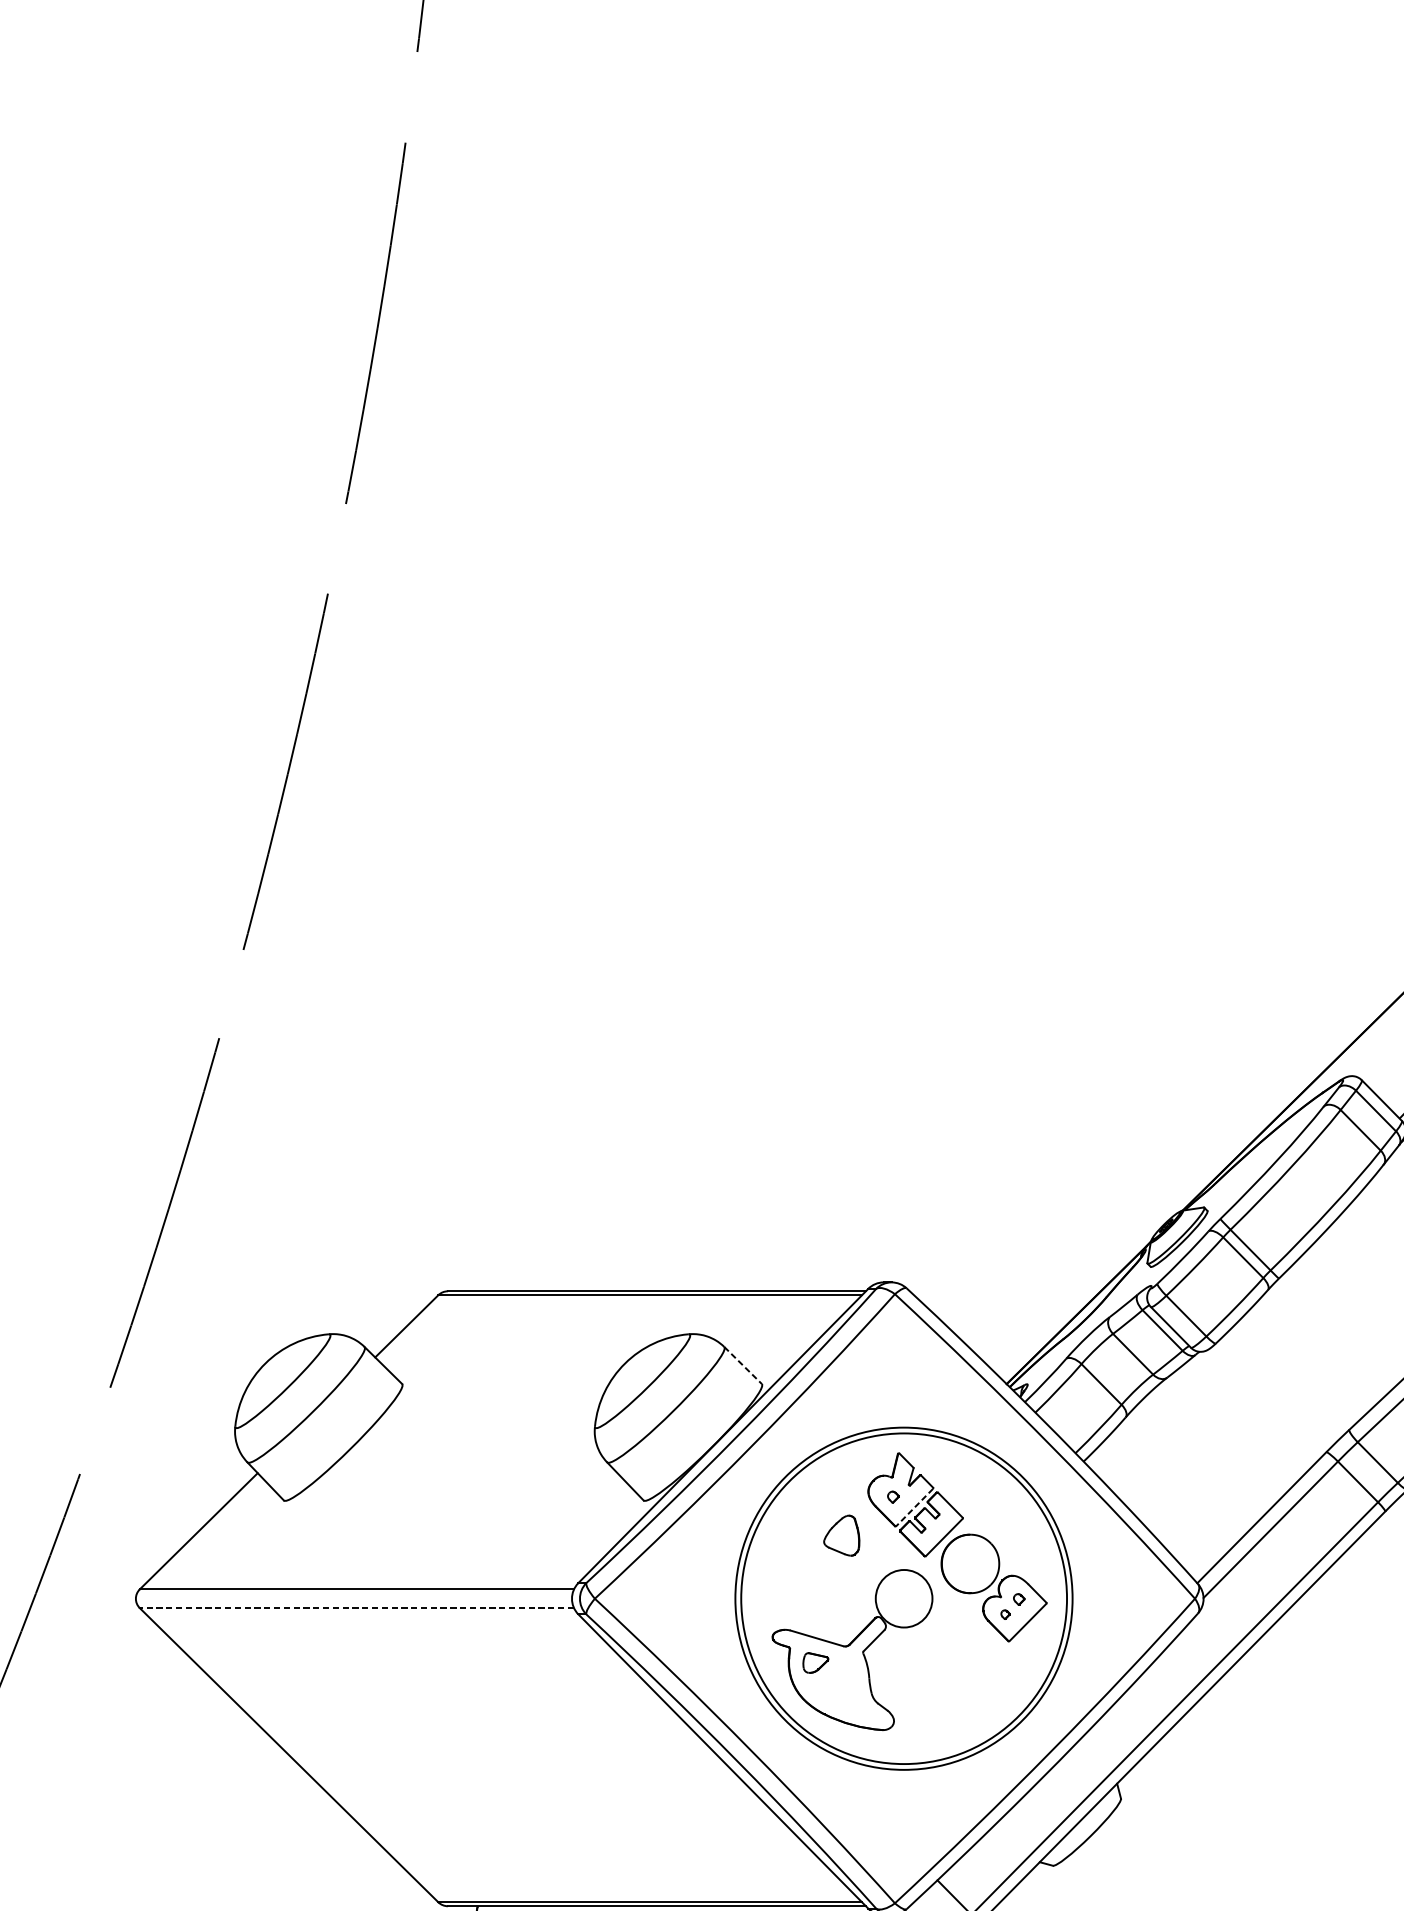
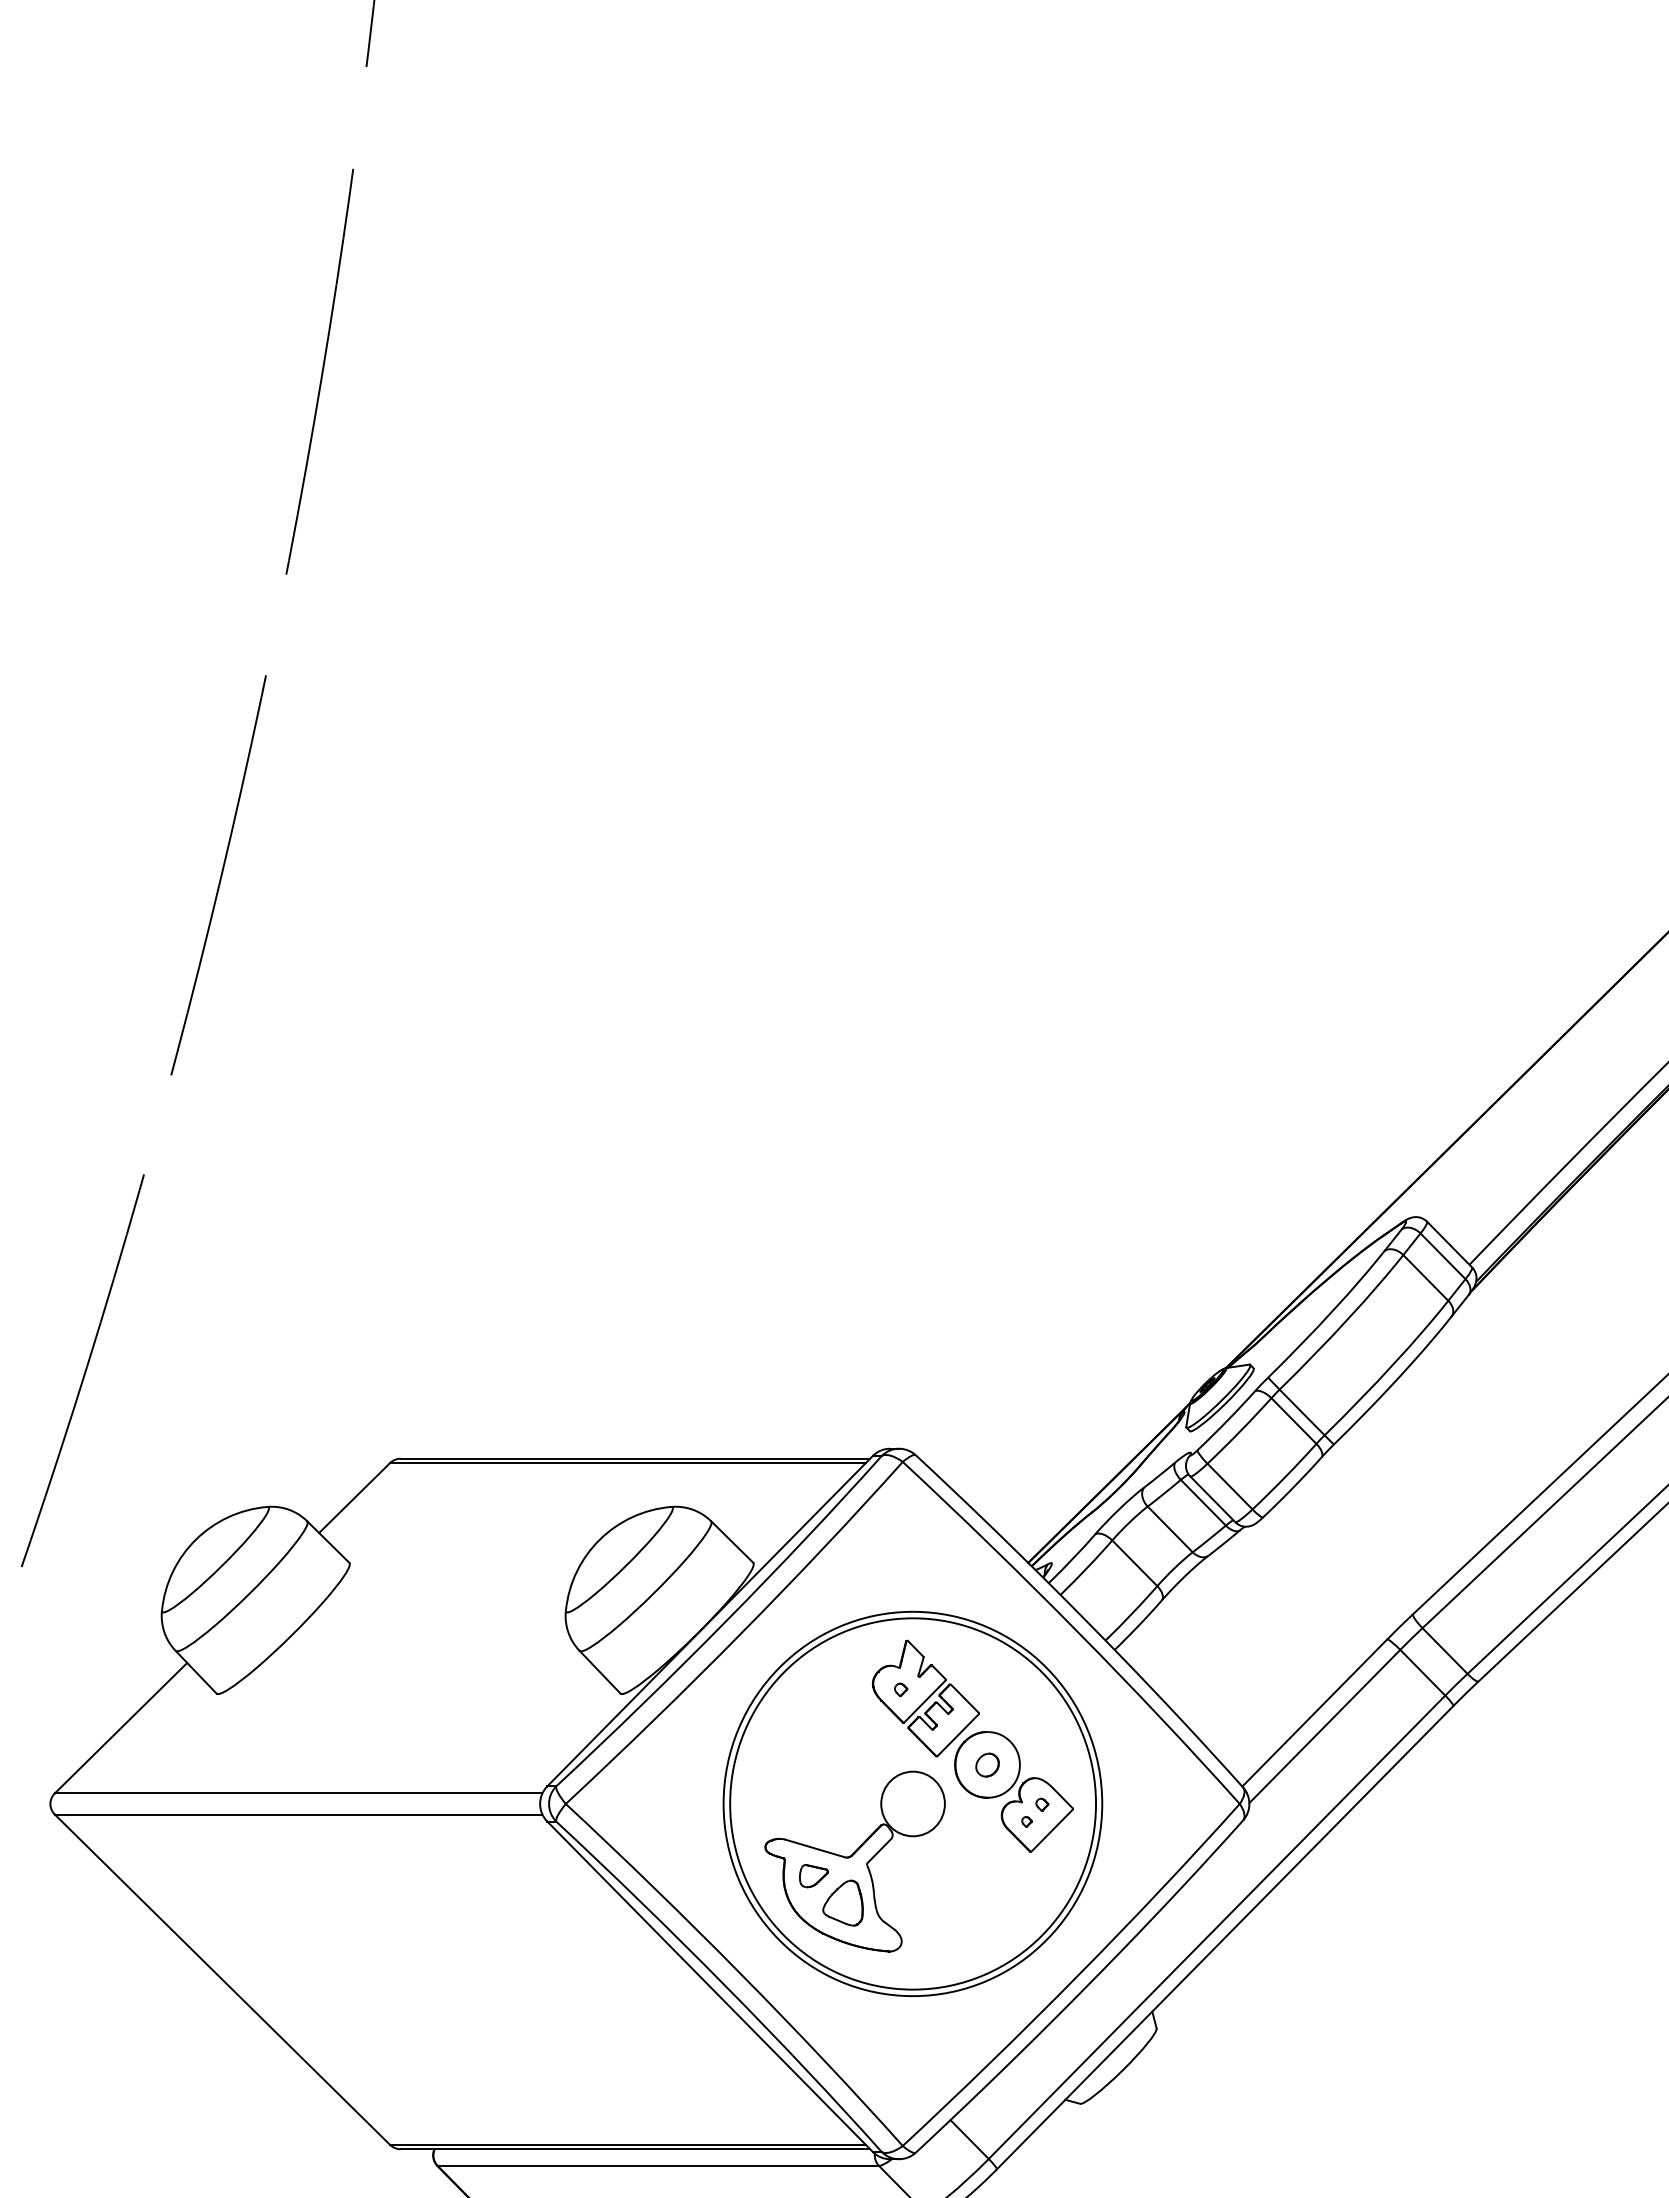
line: (743, 1365) -> (732, 1542), dashed -> solid
line: (914, 1507) -> (924, 1701), dashed -> solid
part: (841, 1535) -> (842, 1902), moved
part: (970, 1563) -> (987, 1764), added
line: (356, 1608) -> (298, 1814), dashed -> solid

